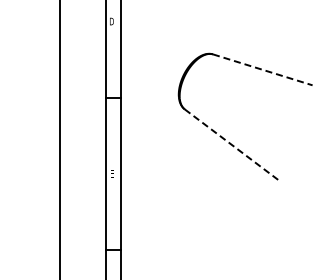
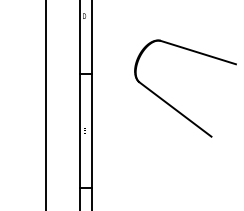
line: (263, 70) -> (198, 53), dashed -> solid
line: (232, 145) -> (175, 109), dashed -> solid

